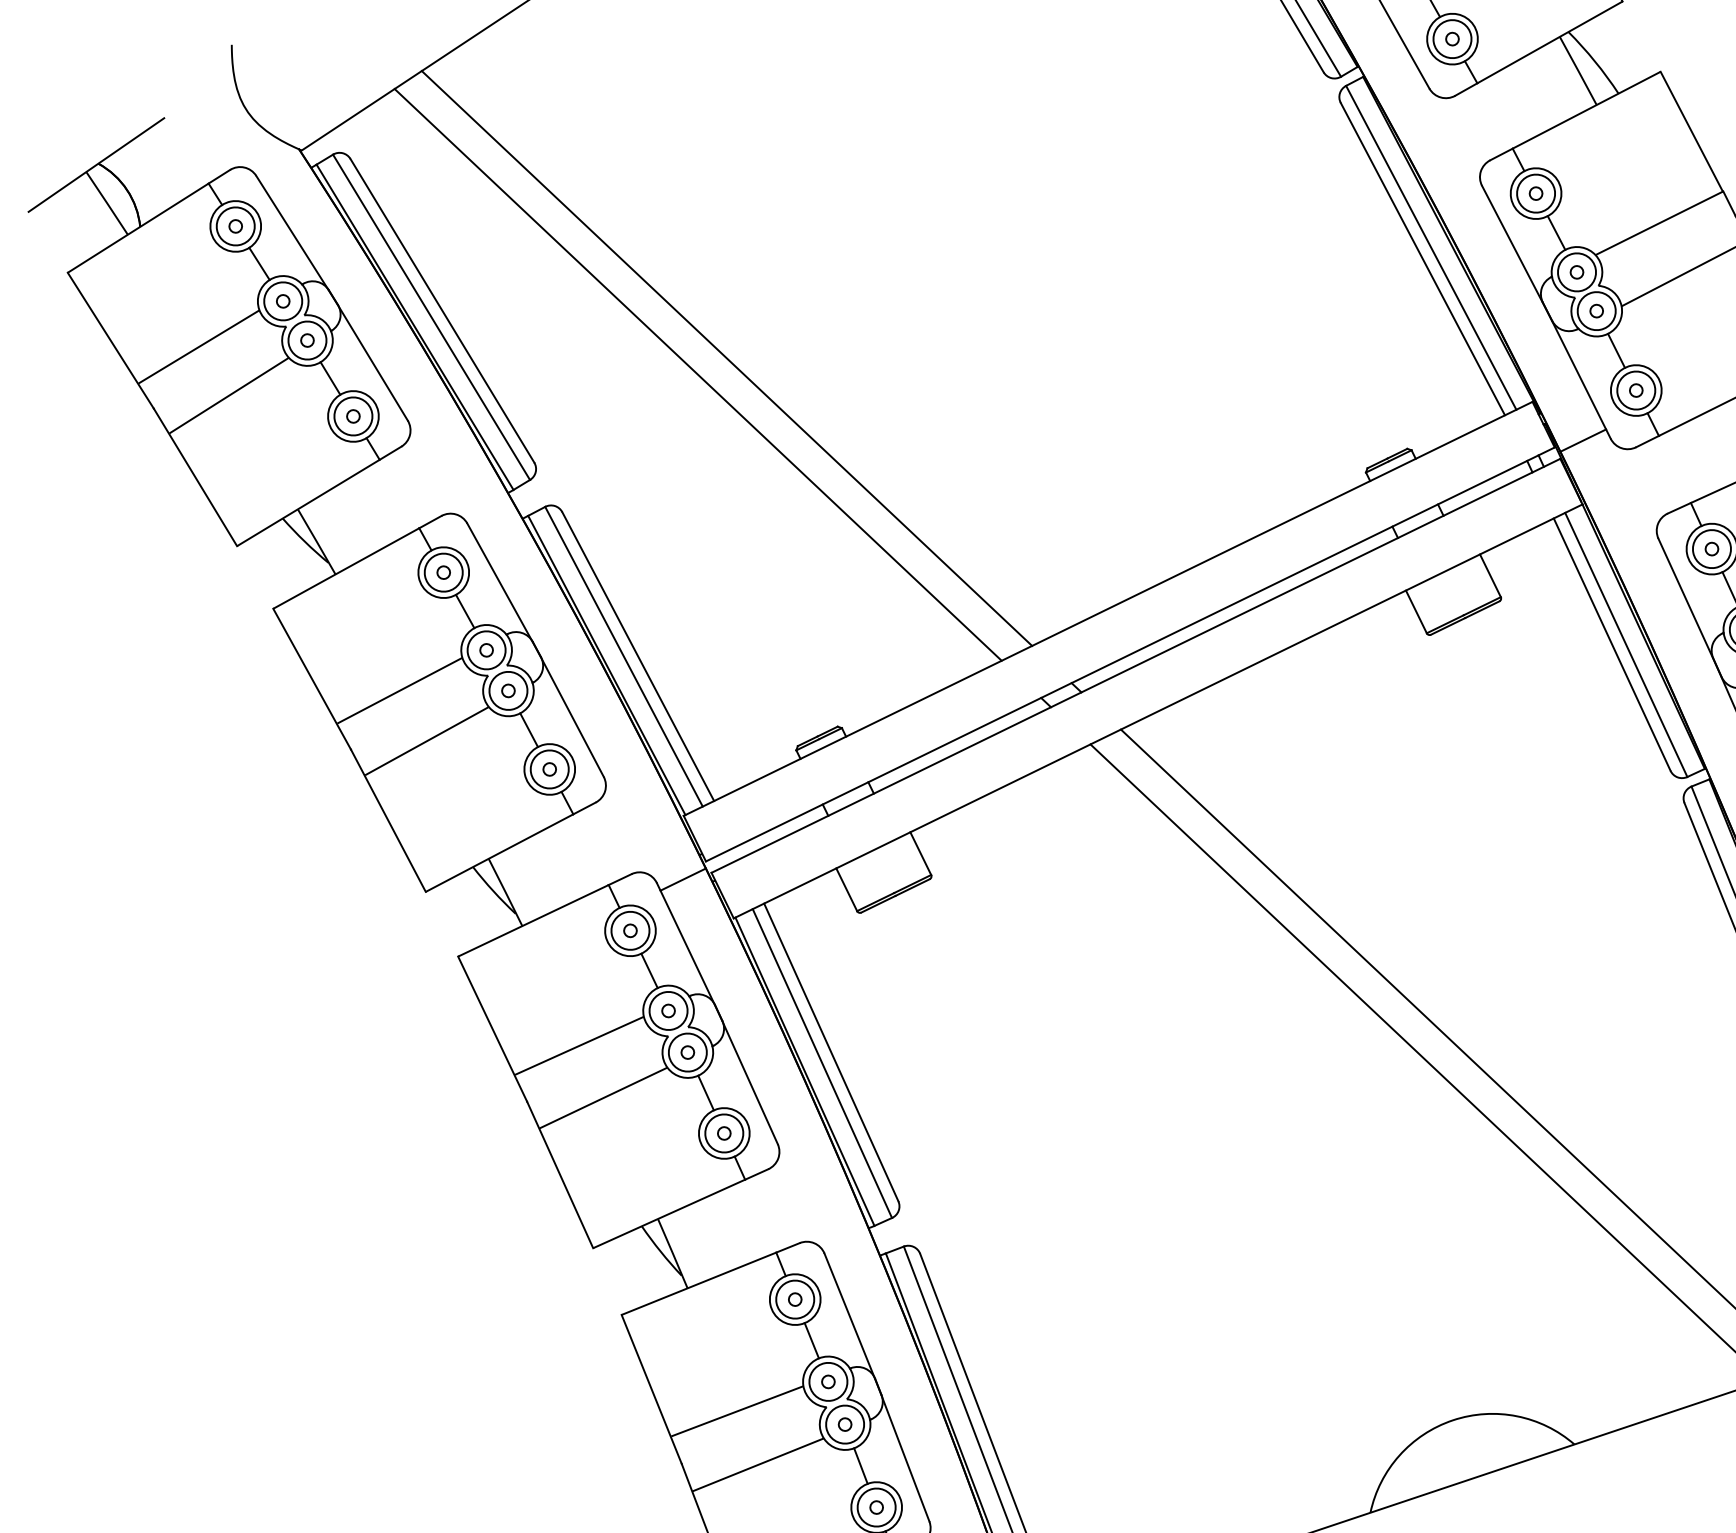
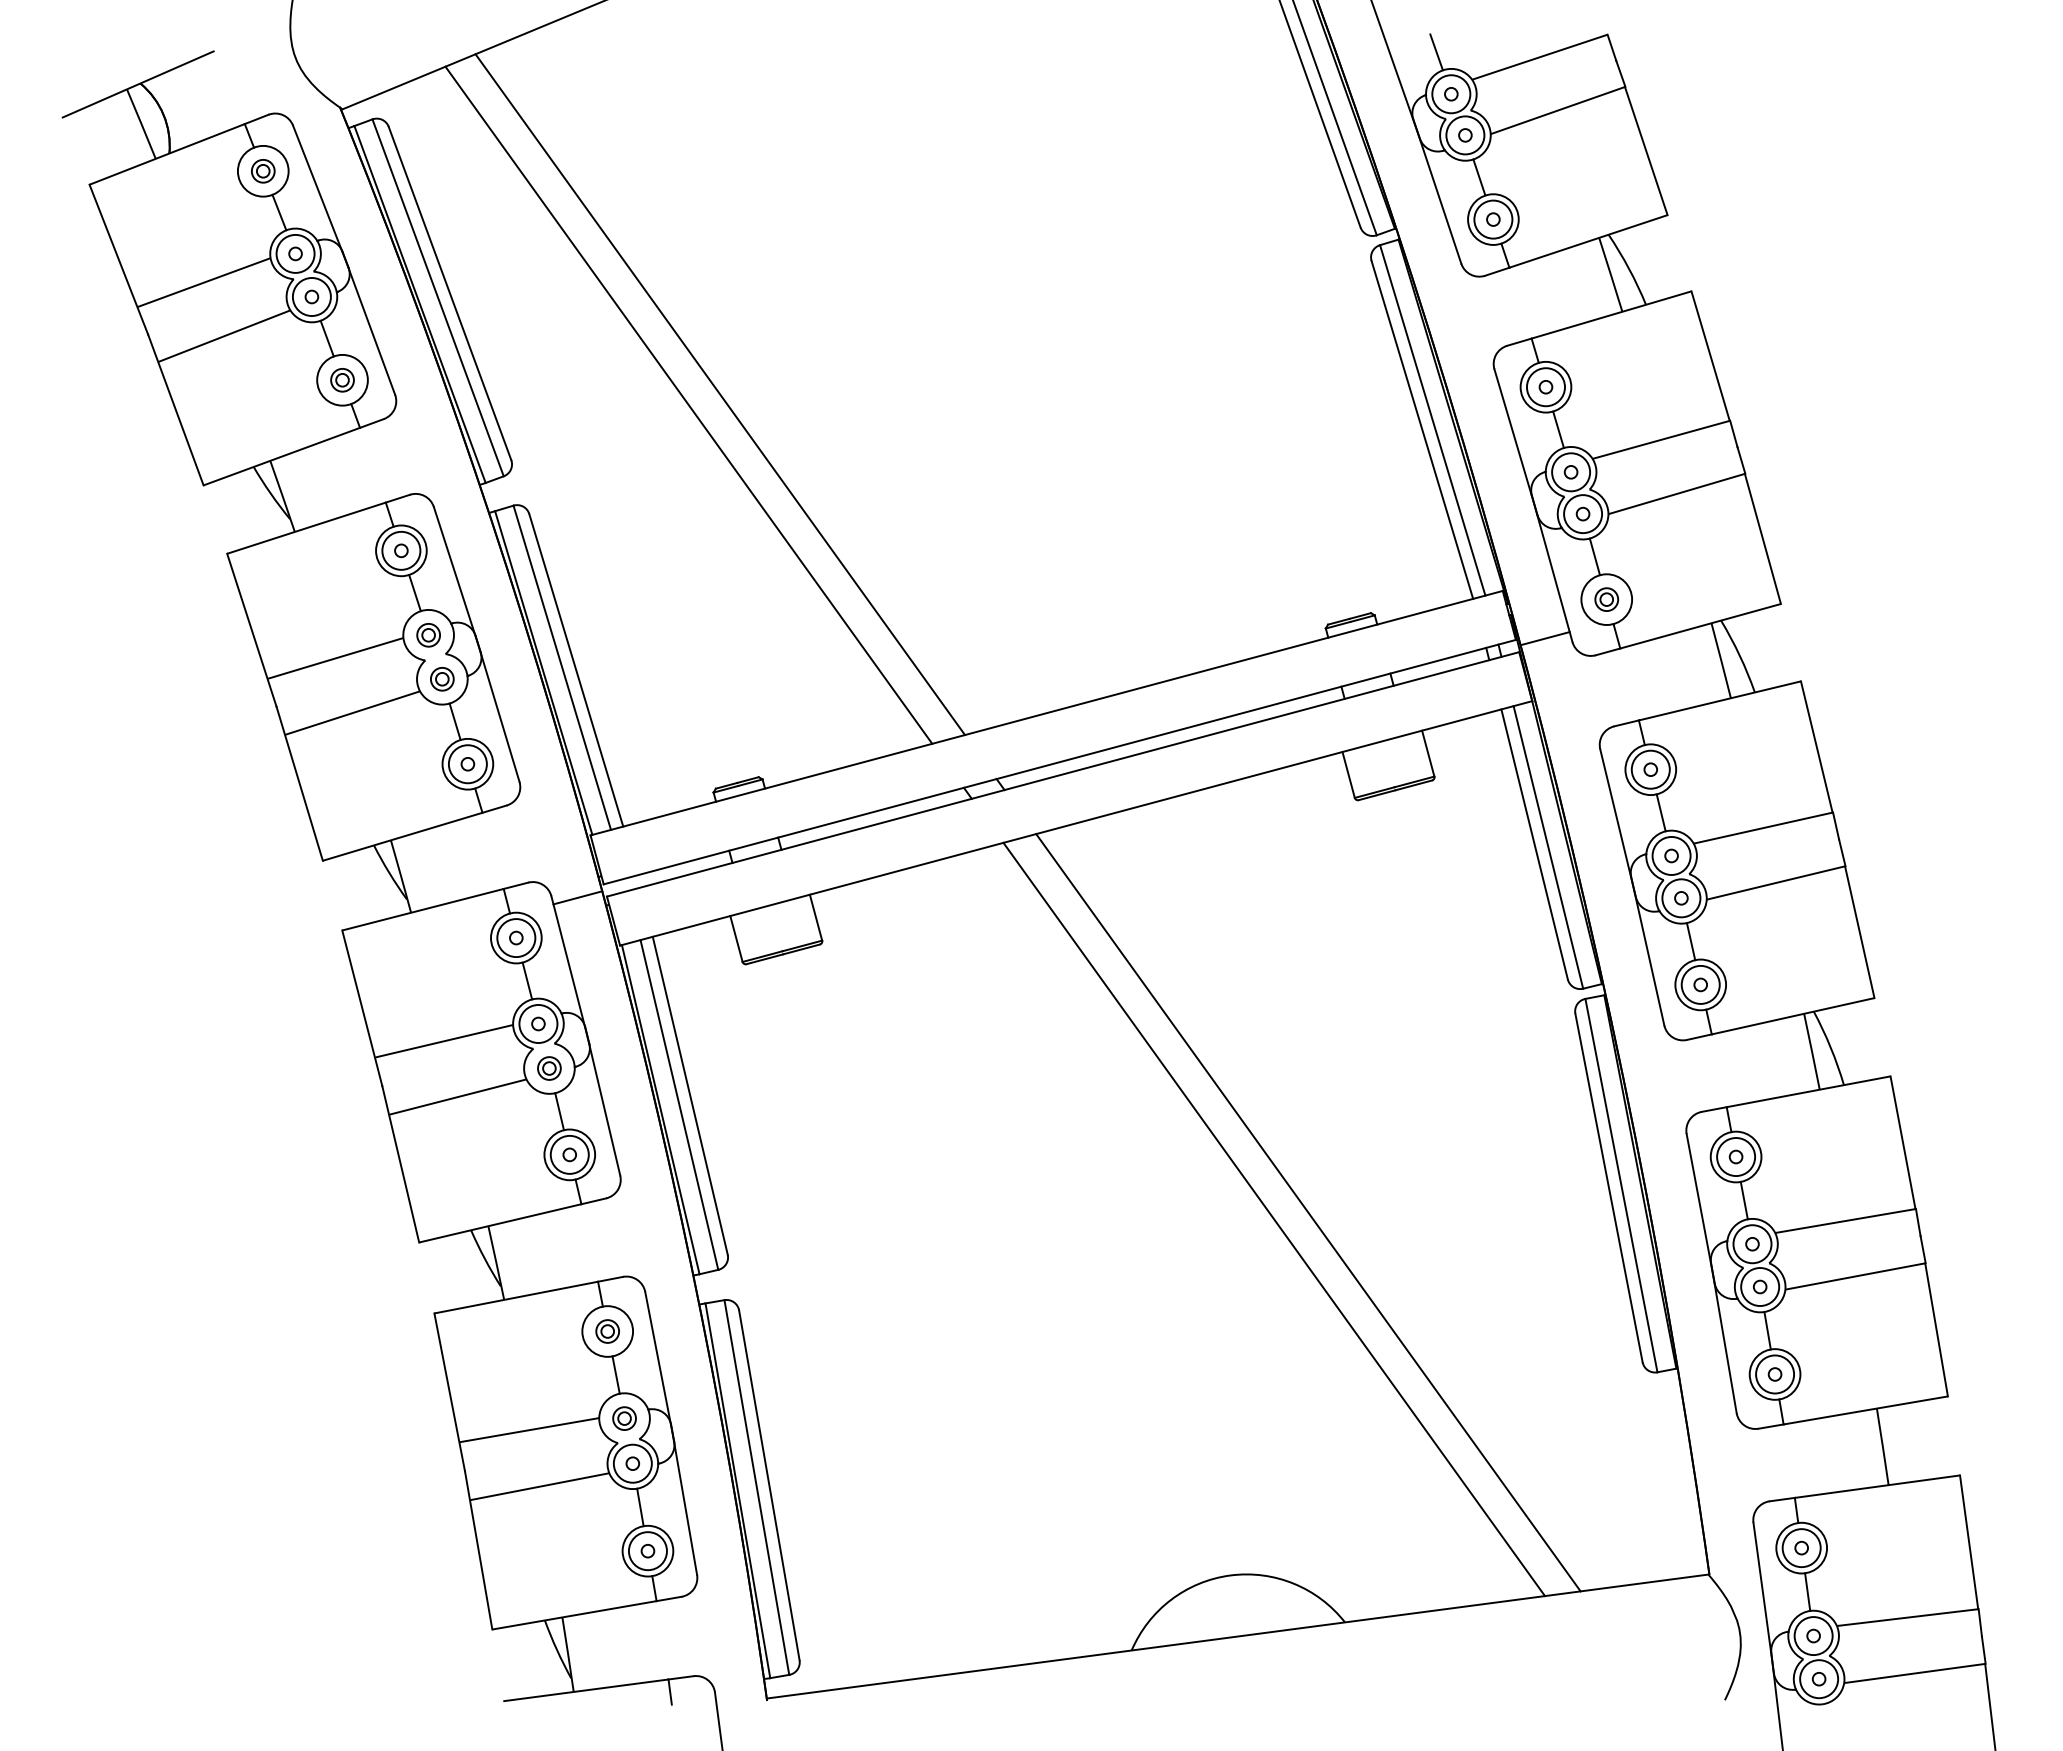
circle: (236, 226) -> (263, 171), size x0.6
circle: (1636, 390) -> (1606, 599), size x0.6
circle: (353, 416) -> (342, 380), size x0.6
circle: (486, 650) -> (428, 635), size x0.6
circle: (508, 691) -> (442, 679), size x0.6
circle: (687, 1052) -> (549, 1068), size x0.6
circle: (795, 1299) -> (607, 1331), size x0.6
circle: (828, 1381) -> (624, 1418), size x0.6

